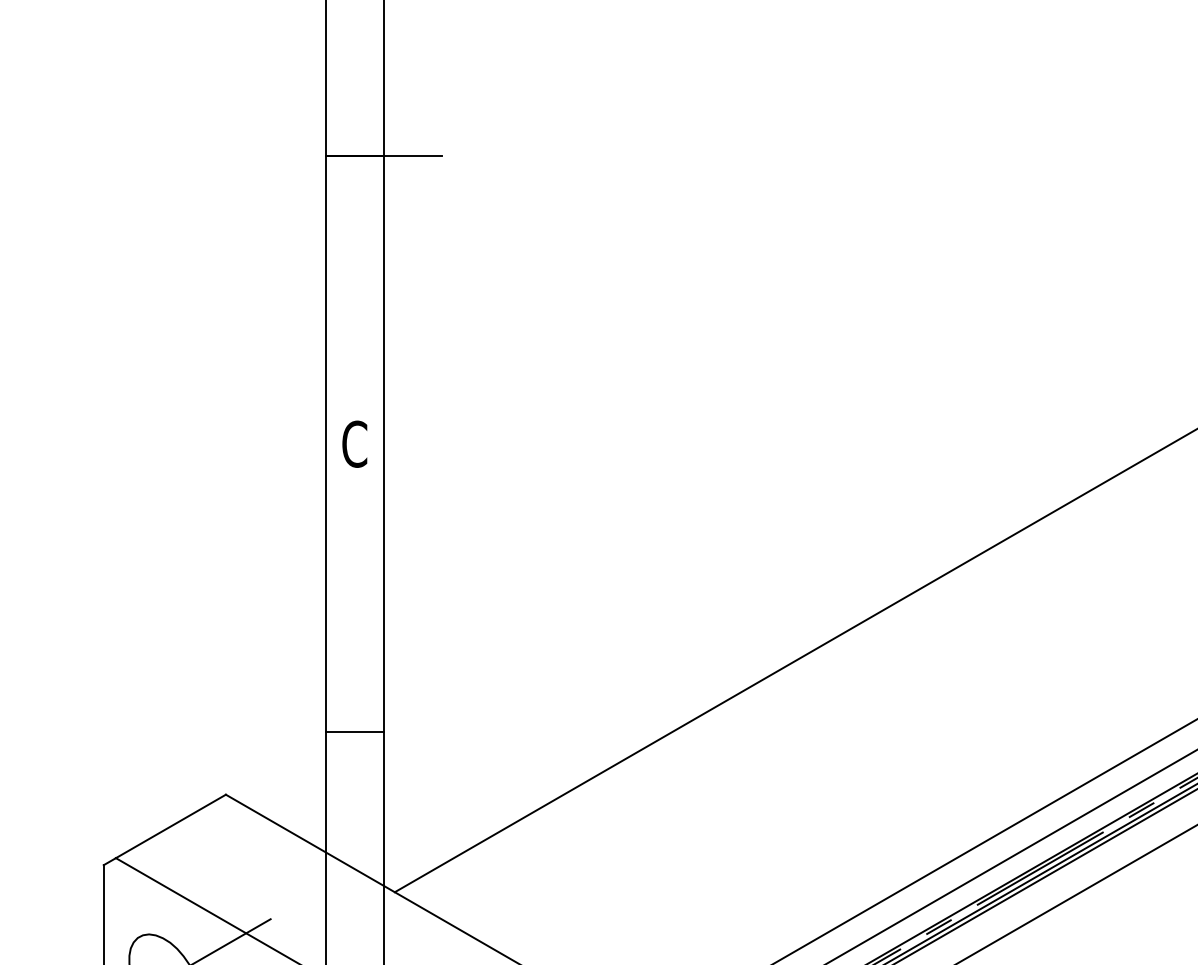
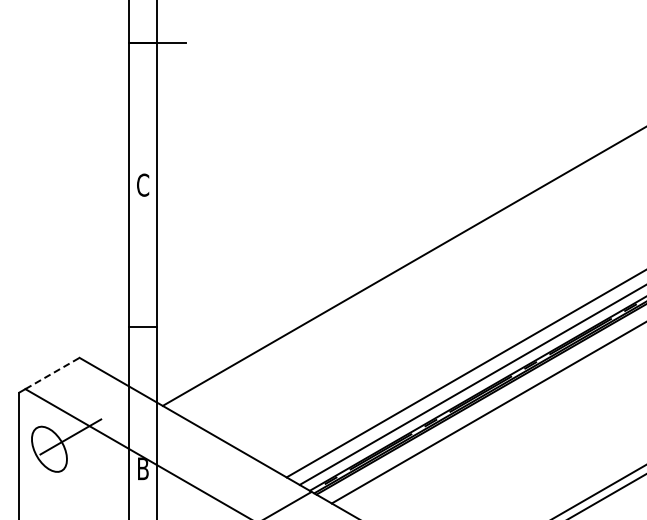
line: (170, 826) -> (52, 373), solid -> dashed

